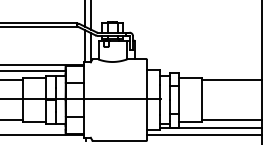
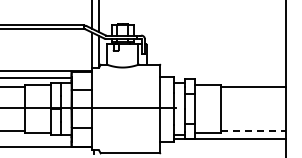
line: (232, 120) -> (253, 131), solid -> dashed
line: (204, 135) -> (222, 147), removed

